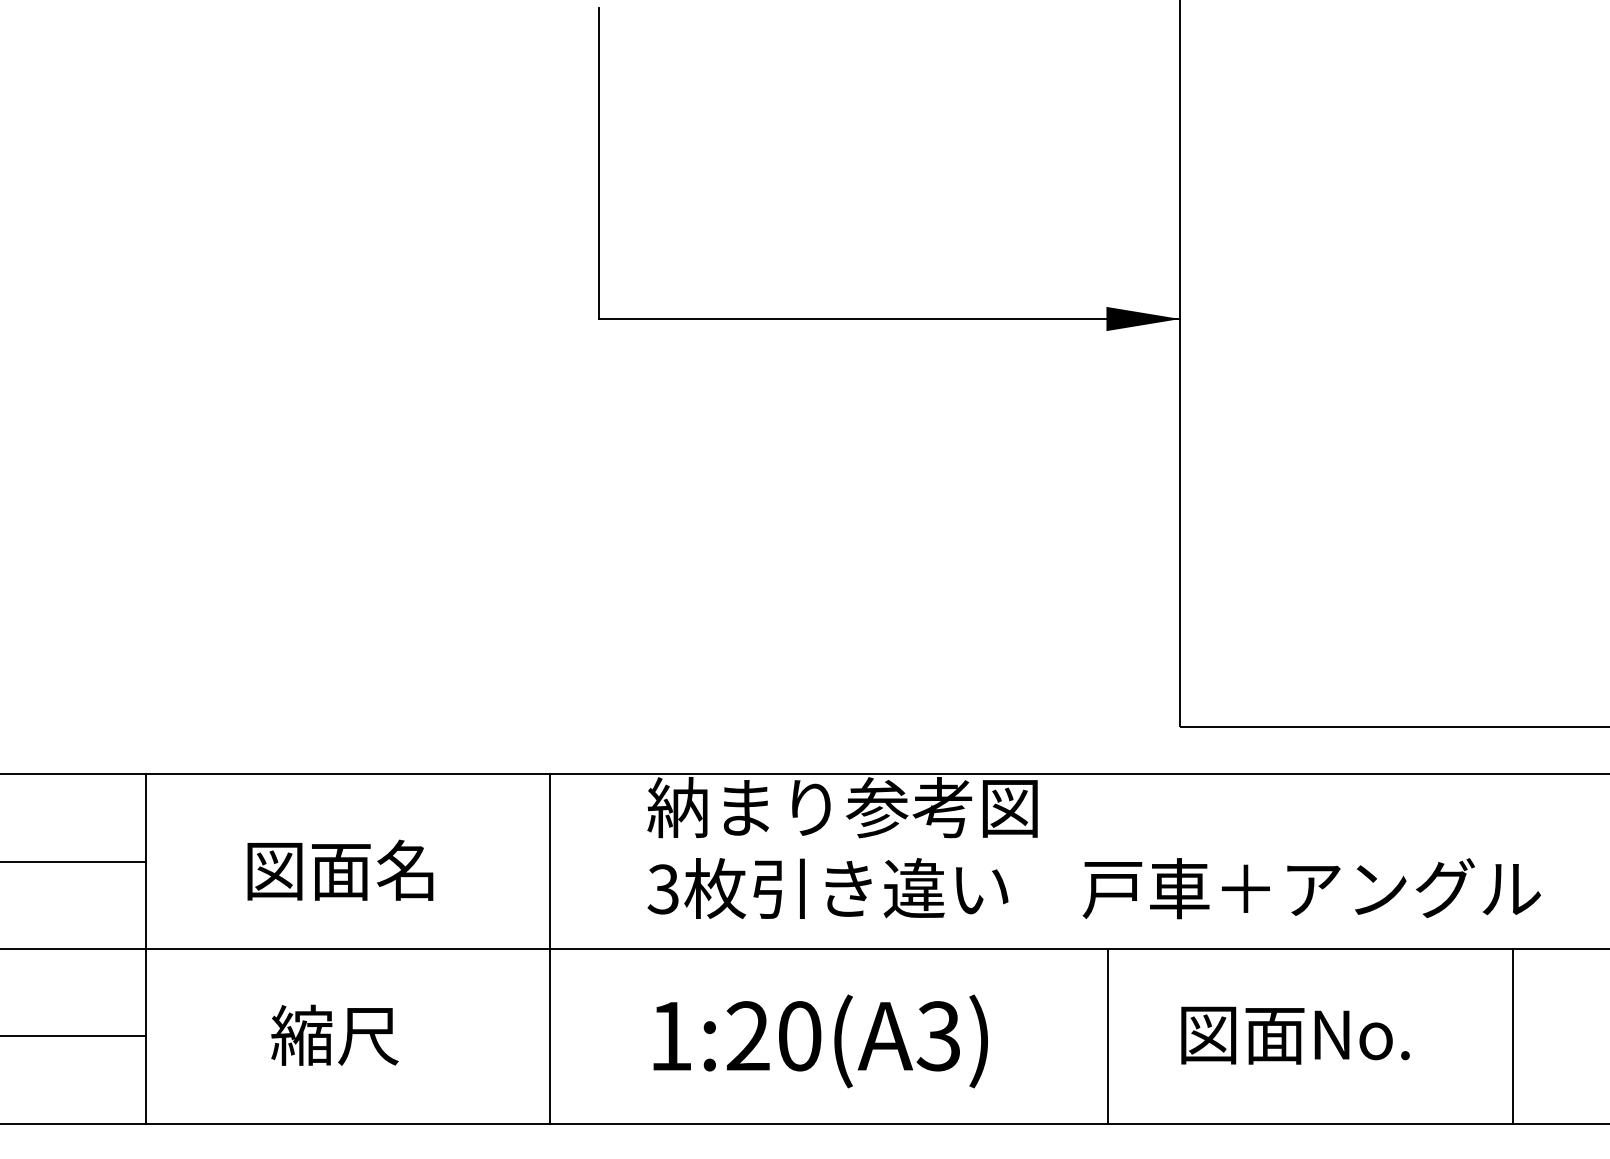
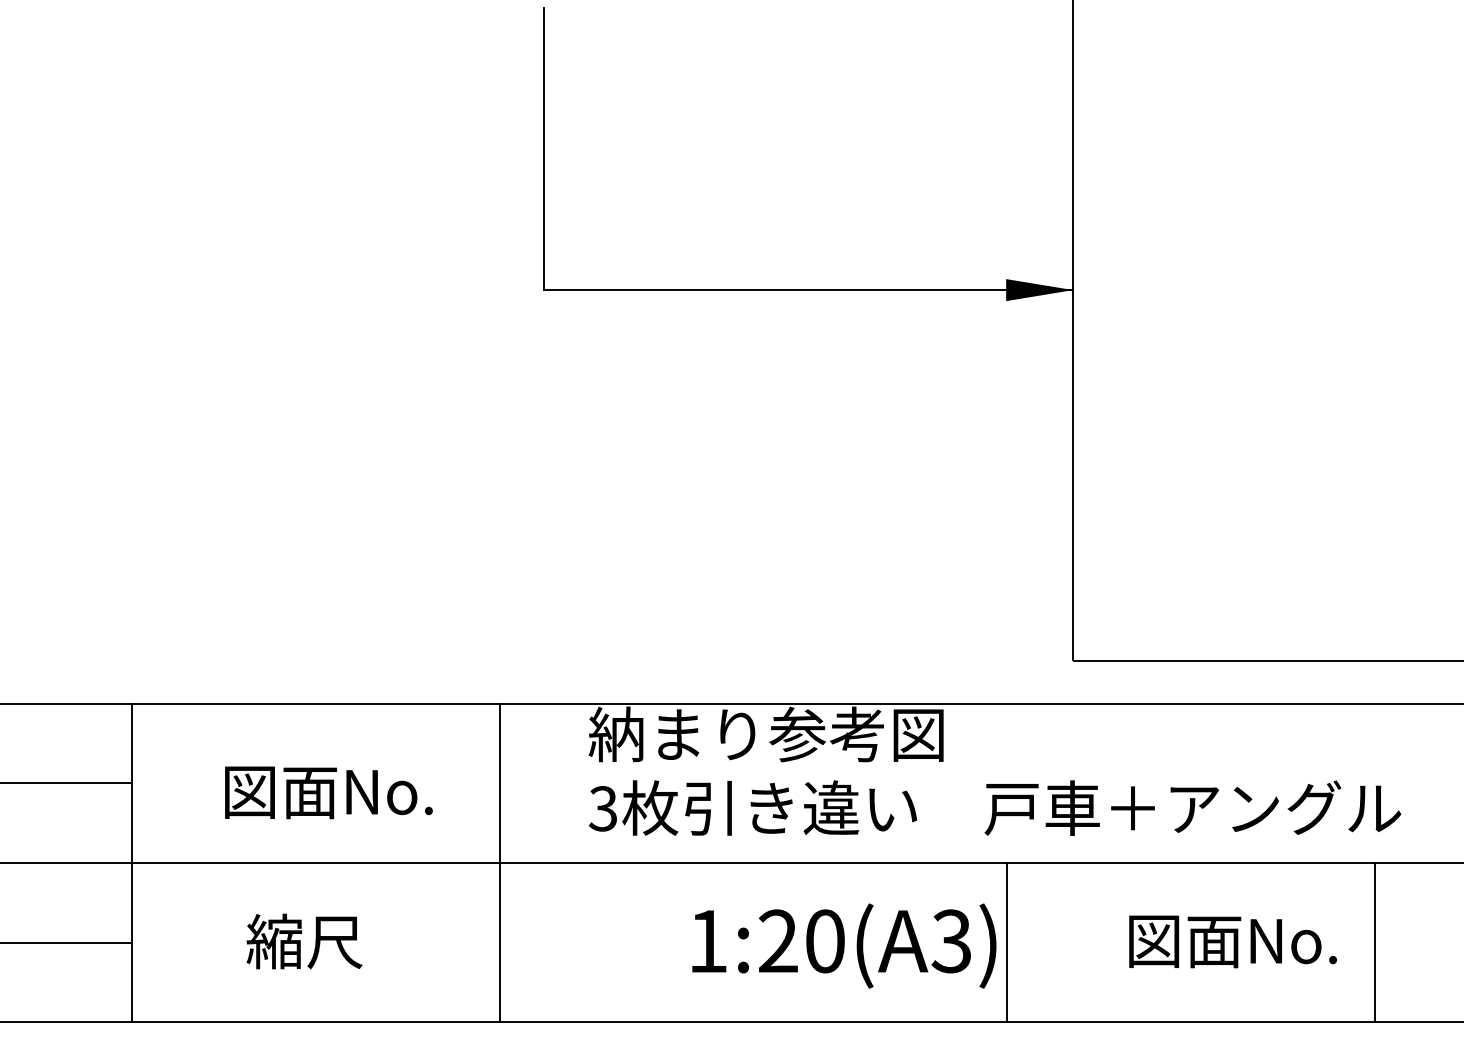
text: (426, 870) -> (387, 791), 図面名 -> 図面No.
text: (1294, 1035) -> (1232, 941), moved
text: (820, 1040) -> (844, 945), moved

